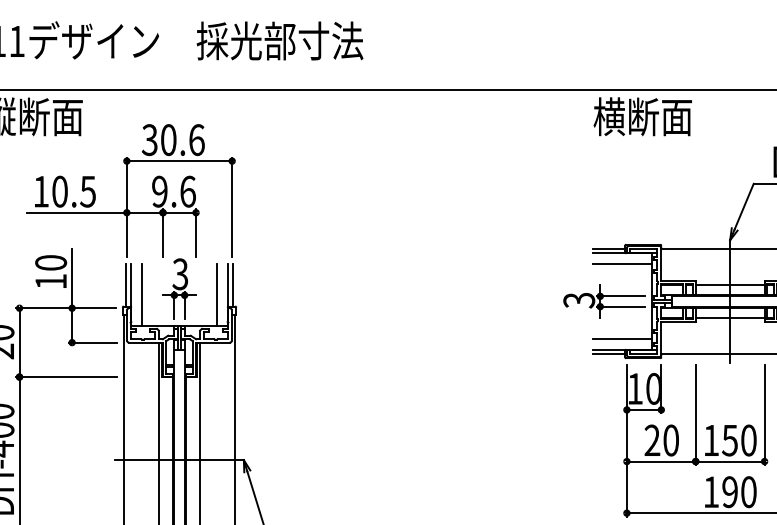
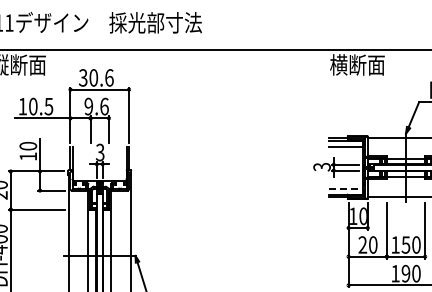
line: (141, 295) -> (78, 164), removed
line: (216, 295) -> (120, 164), removed
line: (621, 338) -> (345, 188), solid -> dashed

